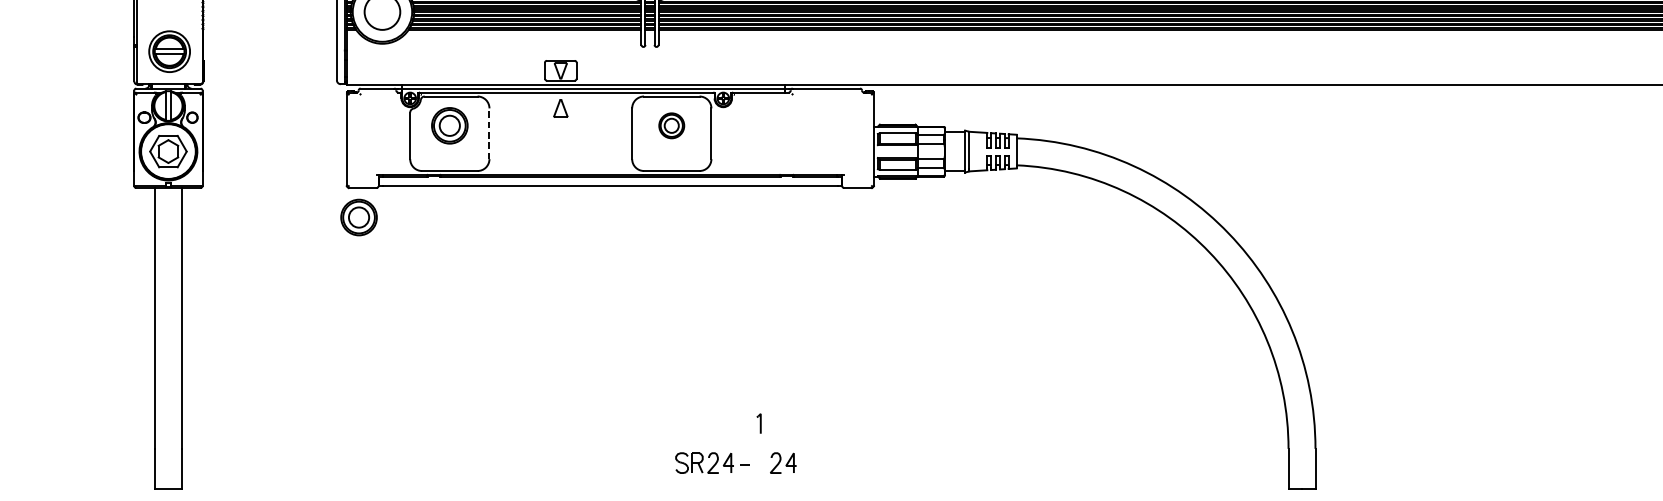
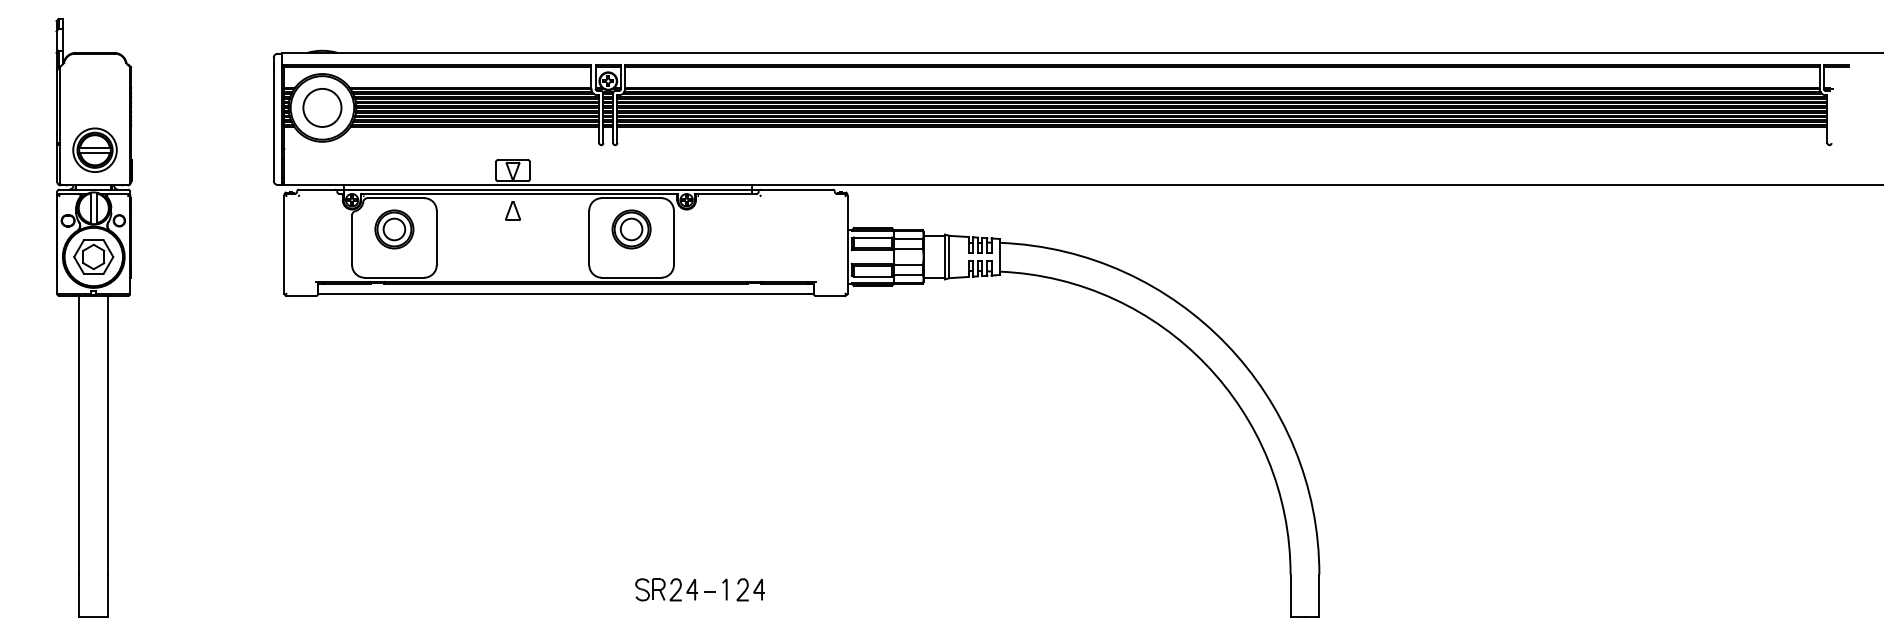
part: (671, 125) -> (631, 229), size x1.43
line: (489, 133) -> (436, 237), dashed -> solid
part: (359, 217) -> (297, 327), removed
part: (758, 423) -> (724, 589), moved

